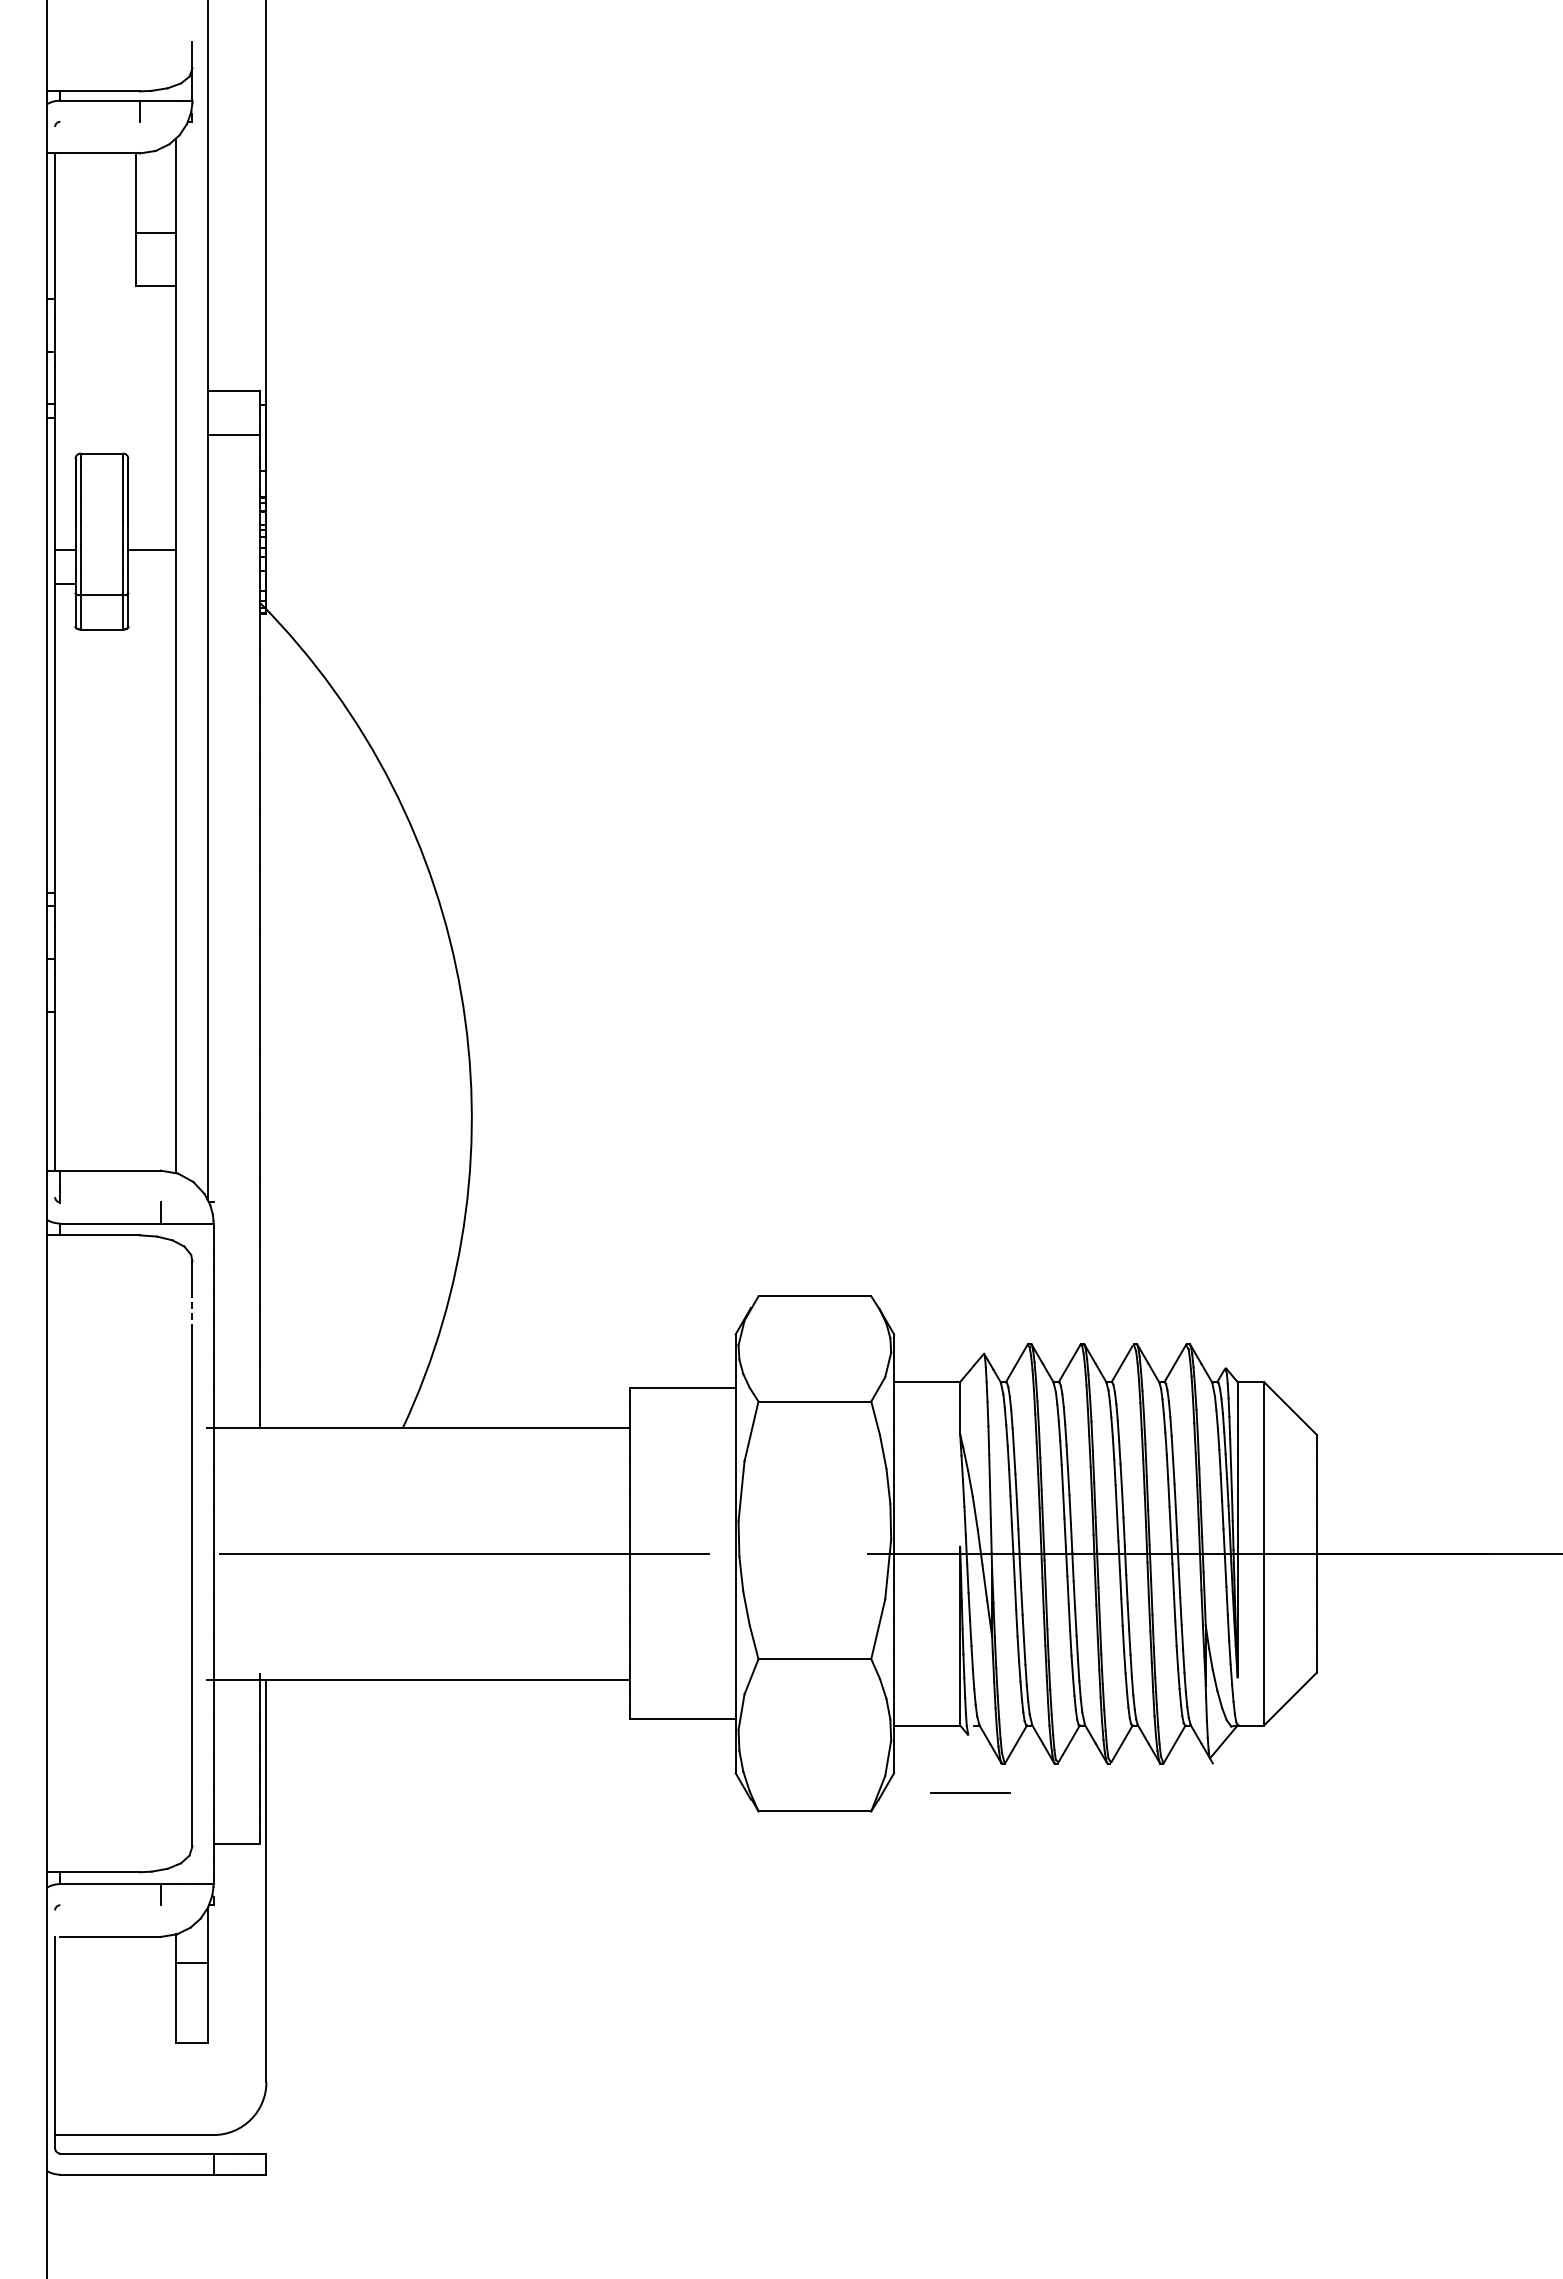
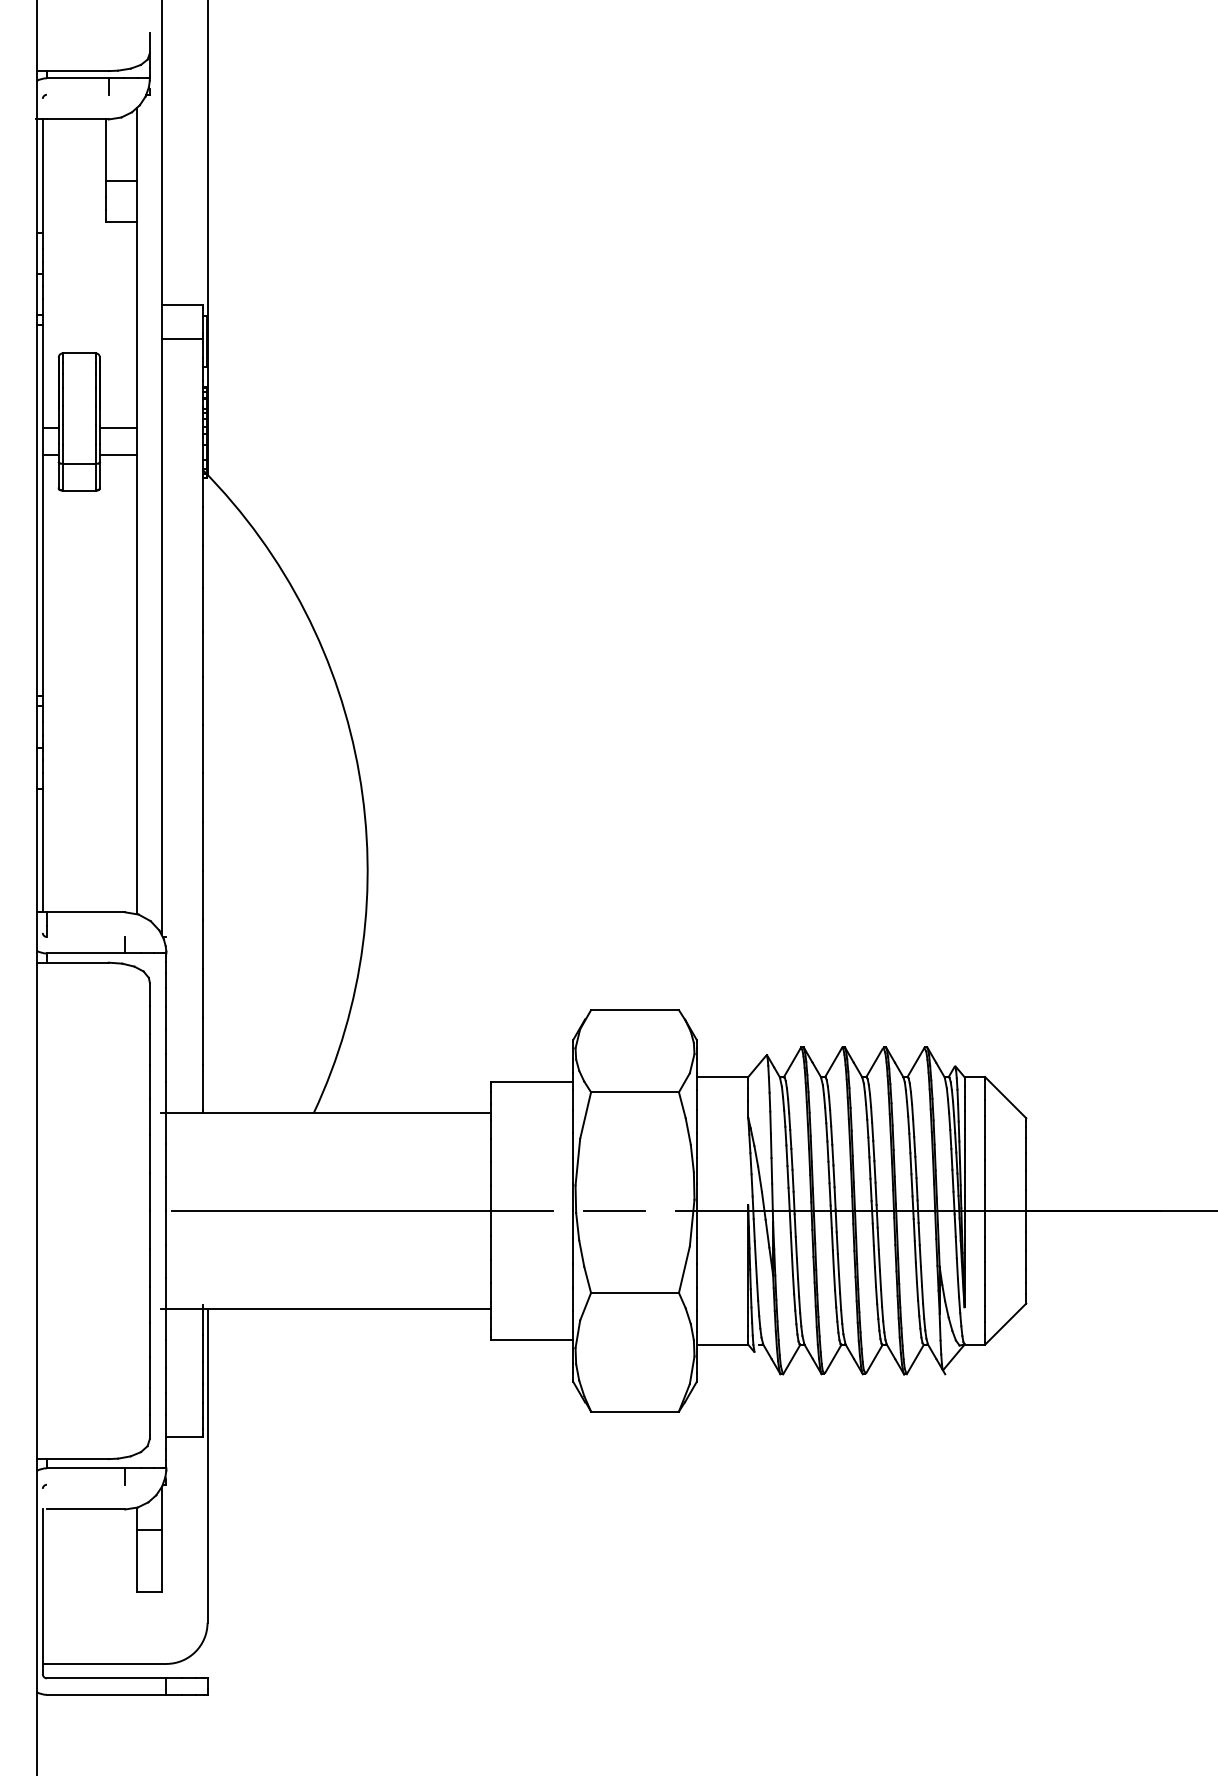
line: (151, 584) -> (117, 455), added
line: (192, 1309) -> (149, 1020), dashed -> solid
line: (970, 1792) -> (614, 1210), moved

